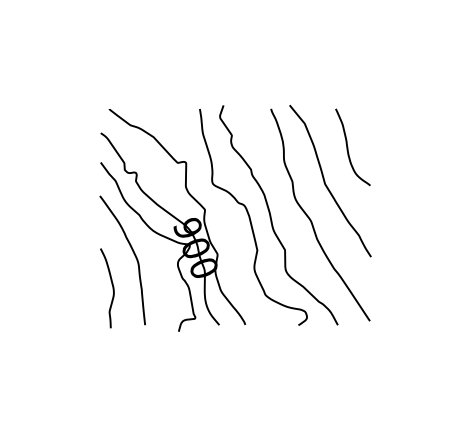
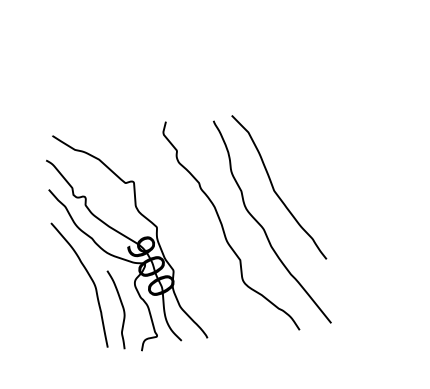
curve: (348, 147) -> (294, 152), removed
curve: (250, 217) -> (202, 230), removed
curve: (112, 288) -> (122, 309), moved

